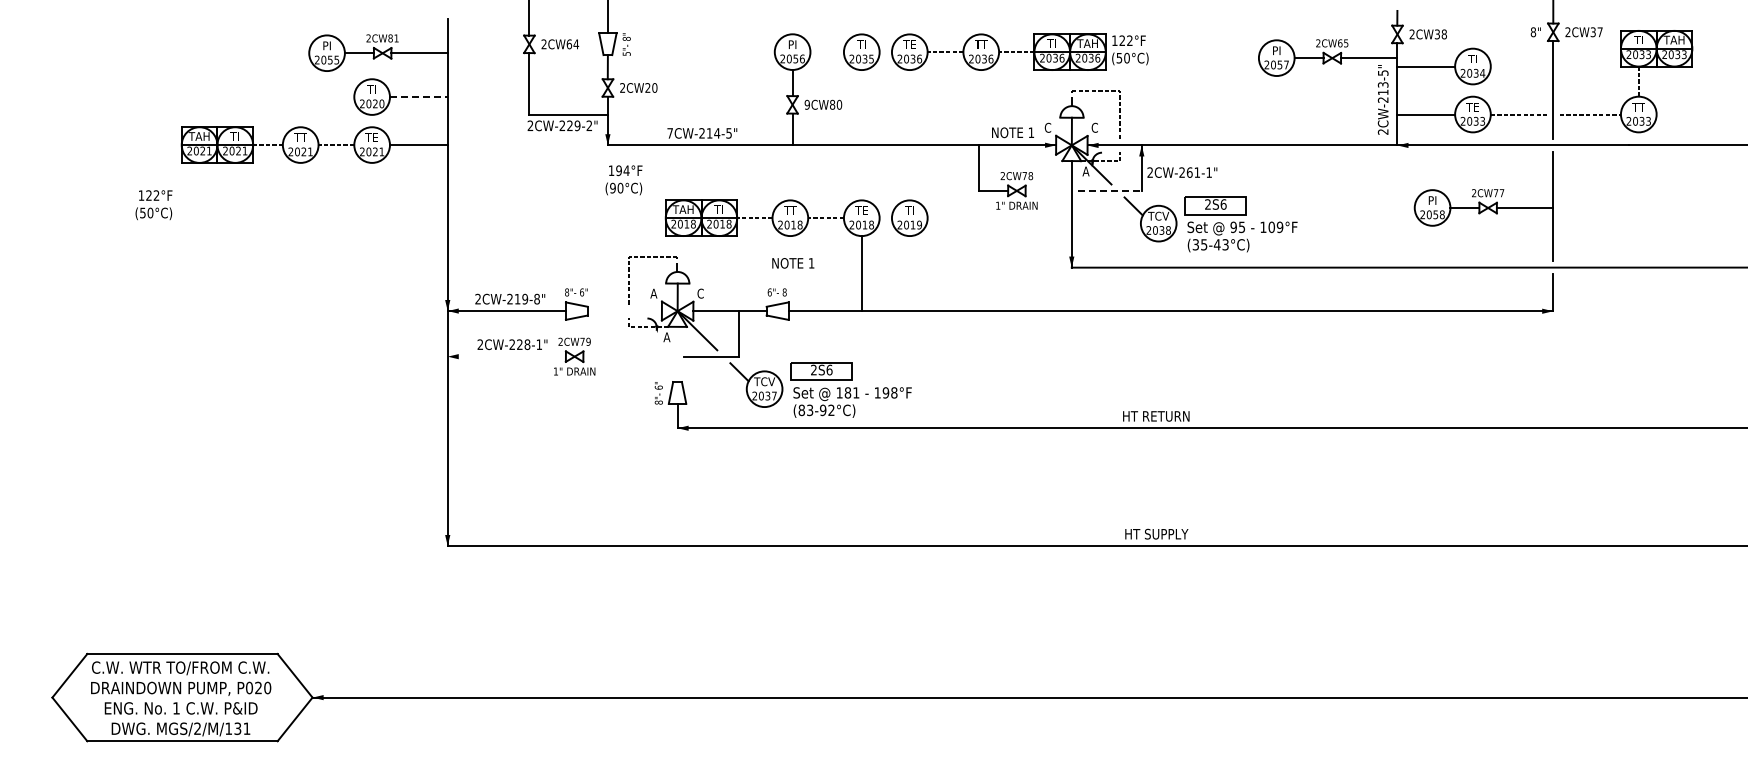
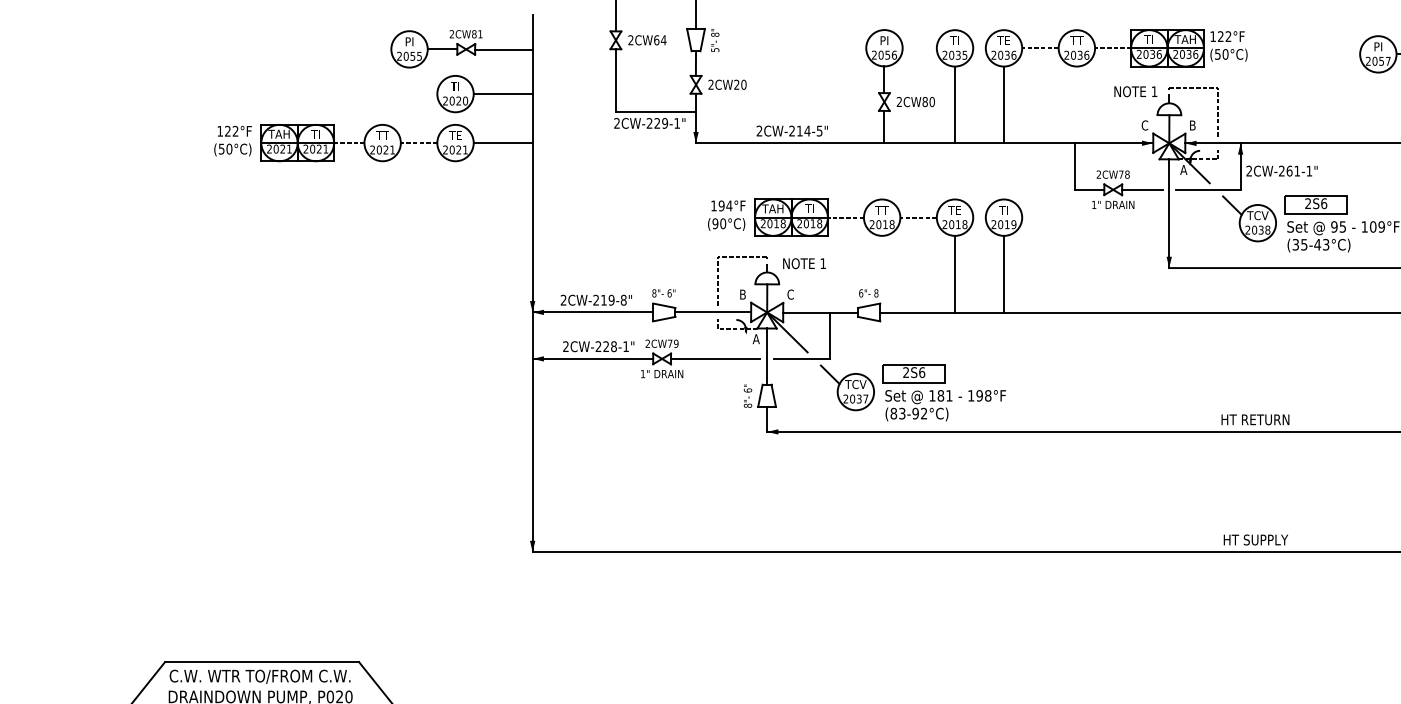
line: (418, 97) -> (502, 94), dashed -> solid
text: (806, 104) -> (898, 101), 9CW80 -> 2CW80
line: (861, 107) -> (954, 104), added
line: (909, 107) -> (1003, 104), added
text: (589, 125) -> (677, 123), 2CW-229-2" -> 2CW-229-1"
text: (1094, 127) -> (1192, 125), C -> B
text: (1012, 132) -> (1135, 91), moved
text: (669, 133) -> (758, 131), 7CW-214-5" -> 2CW-214-5"
text: (623, 180) -> (726, 215), moved
line: (1045, 190) -> (1142, 189), added
line: (1110, 190) -> (1208, 189), dashed -> solid
text: (153, 205) -> (232, 141), moved
text: (793, 263) -> (804, 263), moved
line: (909, 273) -> (1003, 274), added
text: (653, 293) -> (742, 294), A -> B
line: (624, 311) -> (712, 312), added
line: (677, 353) -> (767, 355), added
line: (506, 356) -> (592, 358), added
line: (627, 356) -> (716, 358), added

